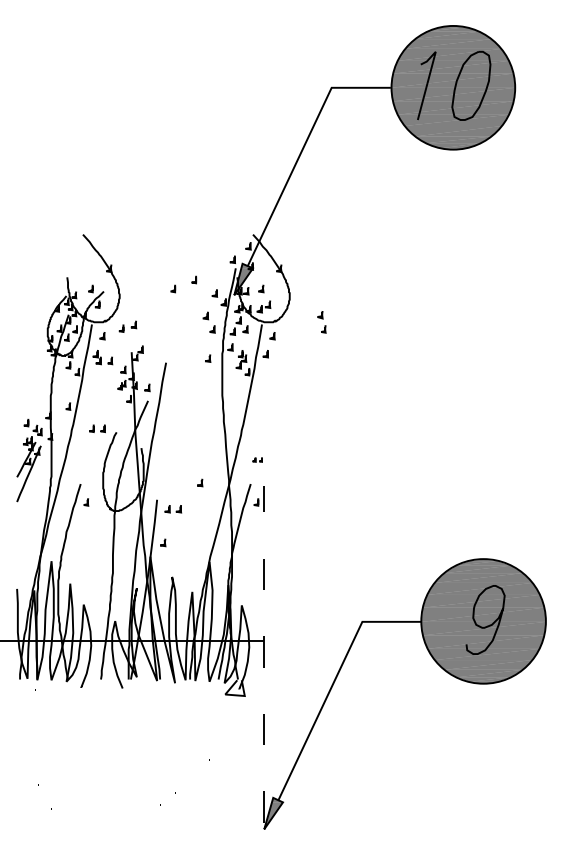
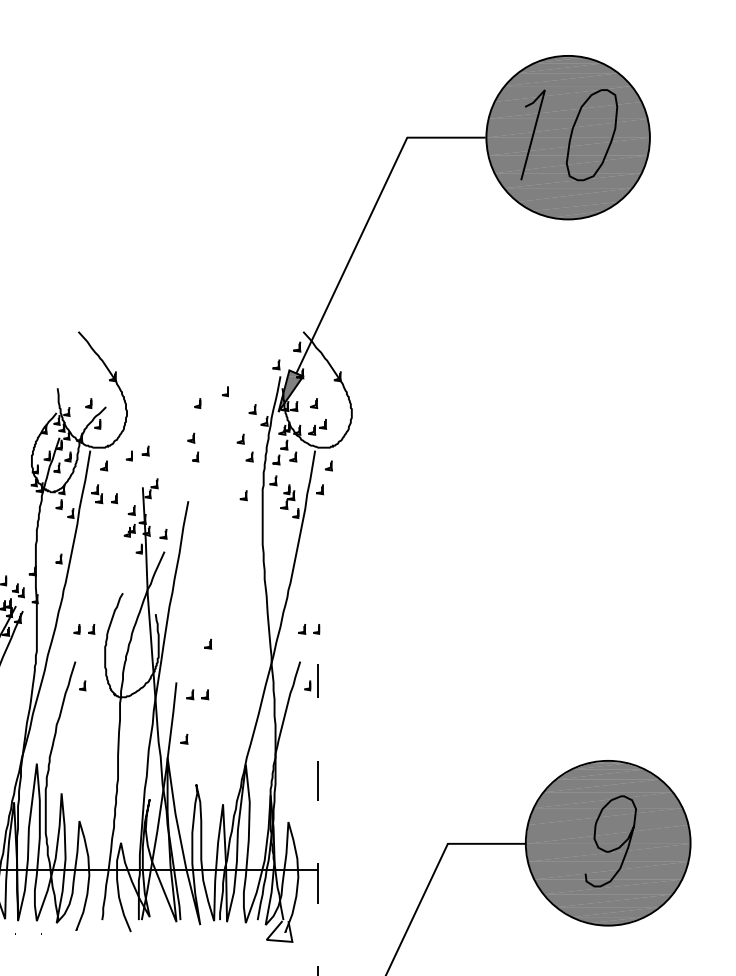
part: (321, 322) -> (192, 448), moved
part: (97, 428) -> (84, 629), moved
part: (257, 459) -> (309, 629), size x1.67
line: (200, 481) -> (208, 642), moved

